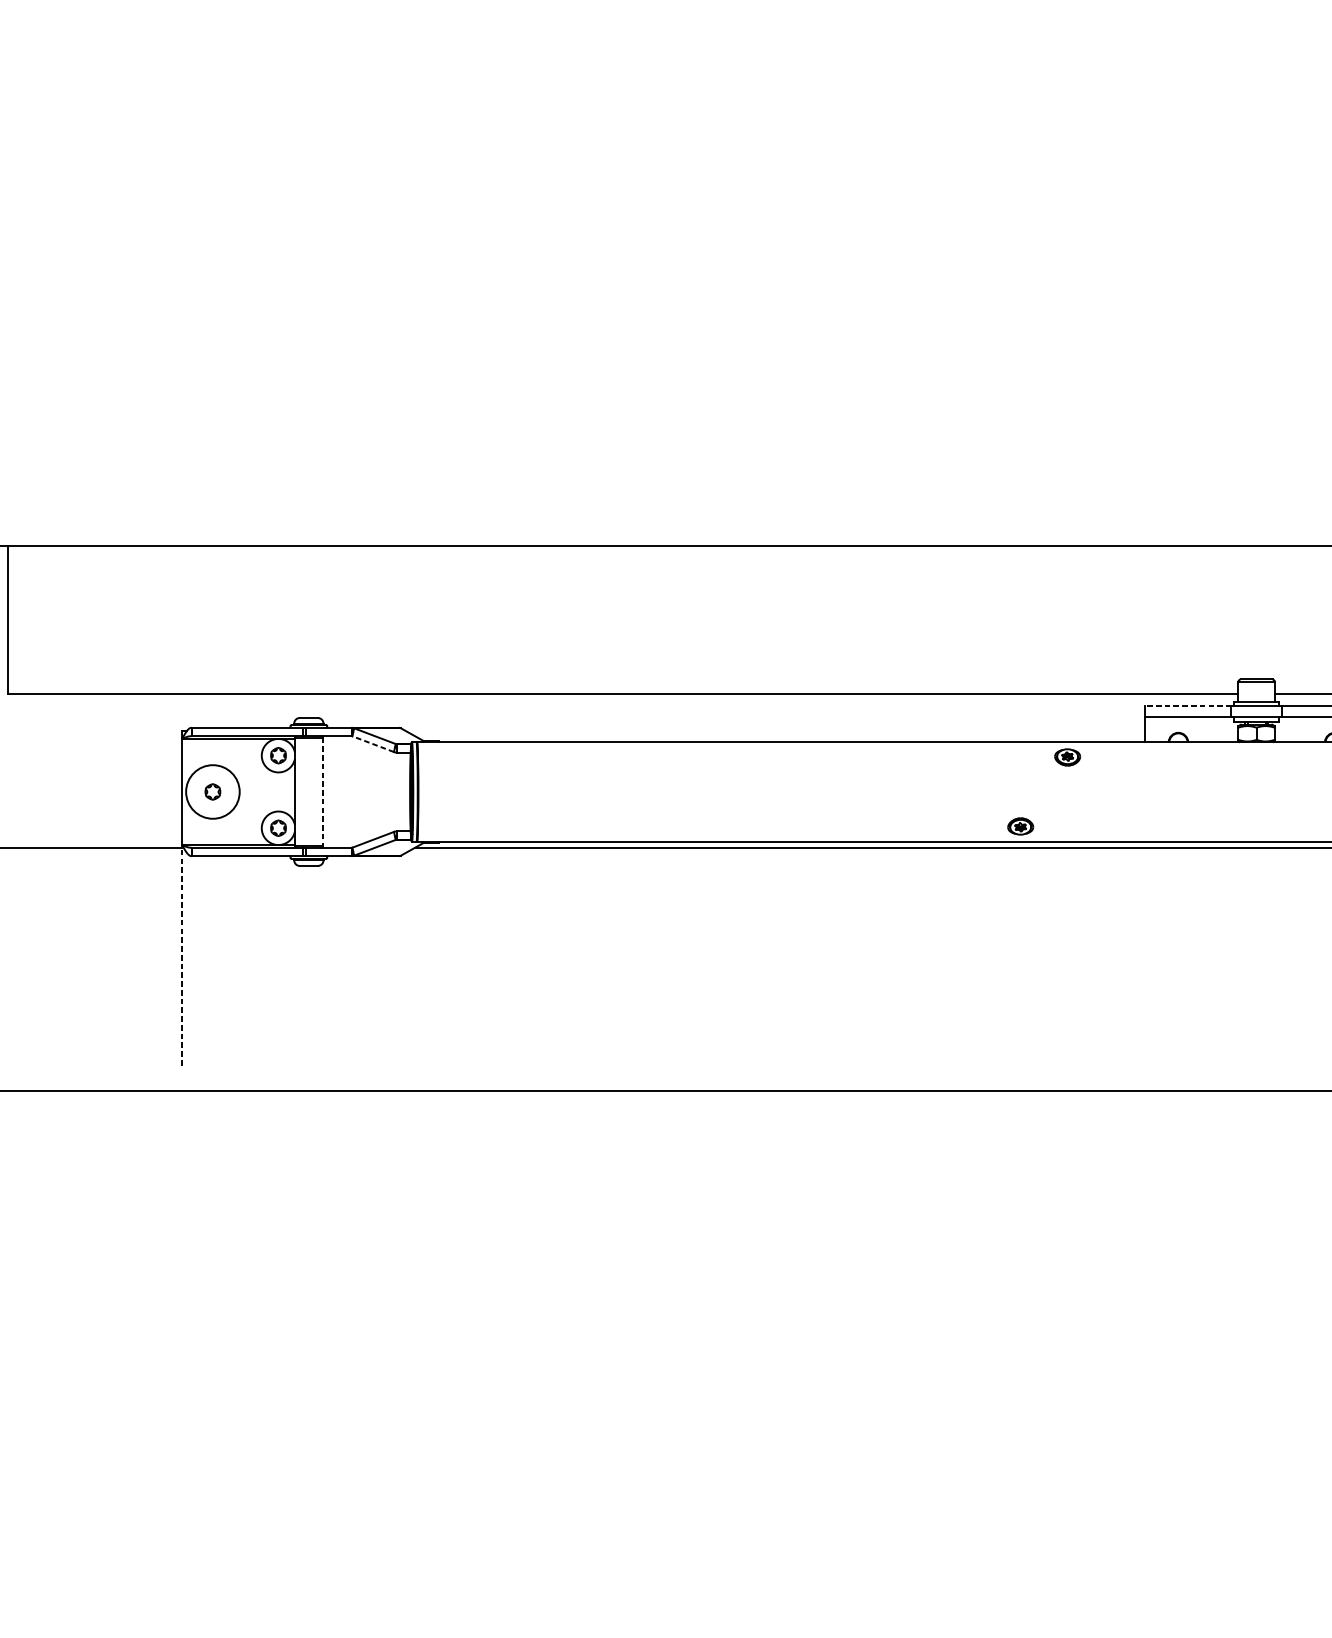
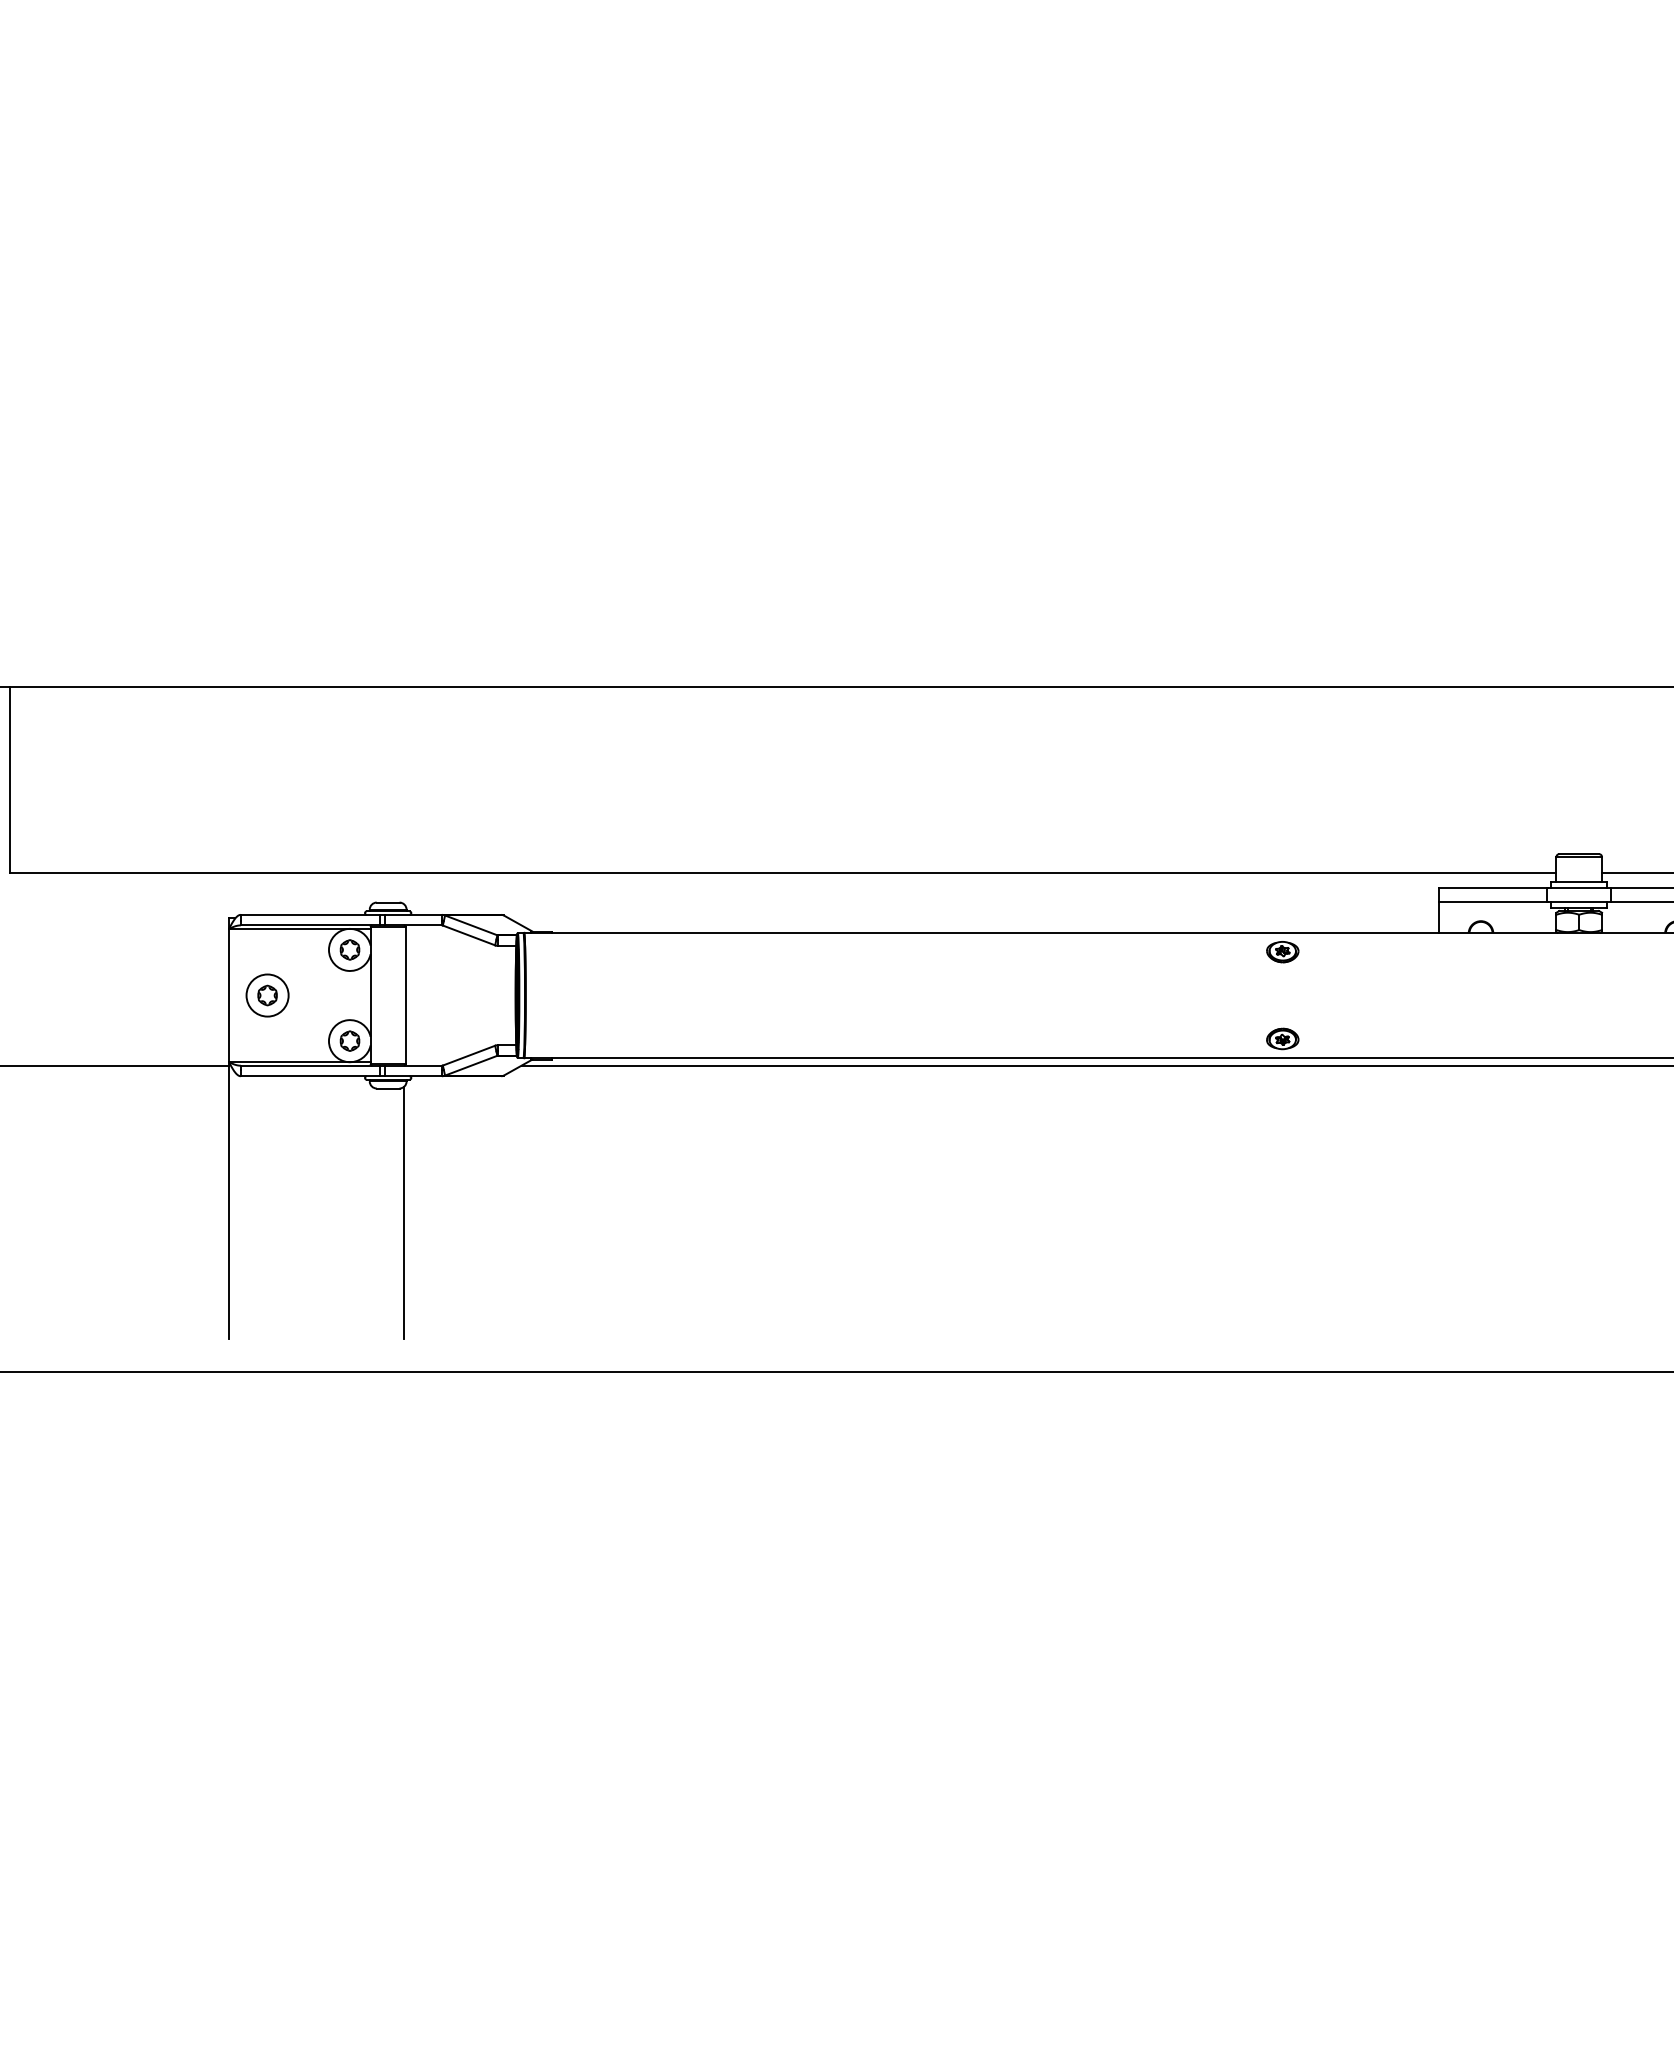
line: (1187, 706) -> (1492, 887), dashed -> solid
line: (373, 744) -> (469, 935), dashed -> solid
part: (1067, 757) -> (1282, 952), moved
circle: (212, 791) -> (267, 995), size x0.62
line: (322, 792) -> (405, 996), dashed -> solid
line: (182, 955) -> (229, 1200), dashed -> solid
line: (321, 964) -> (404, 1212), added

